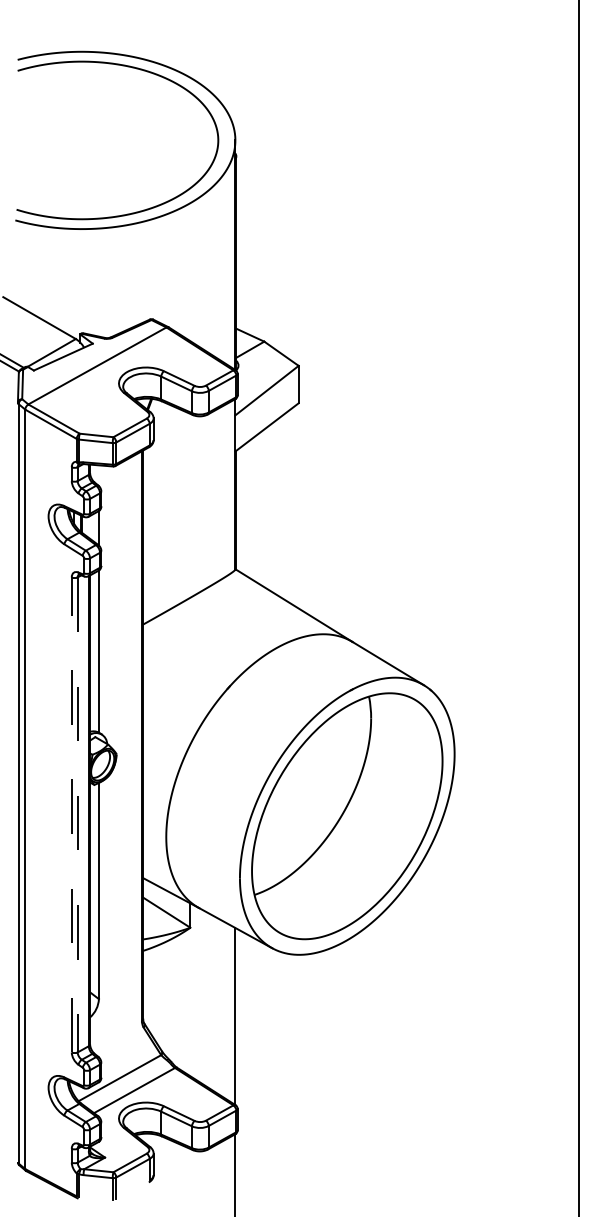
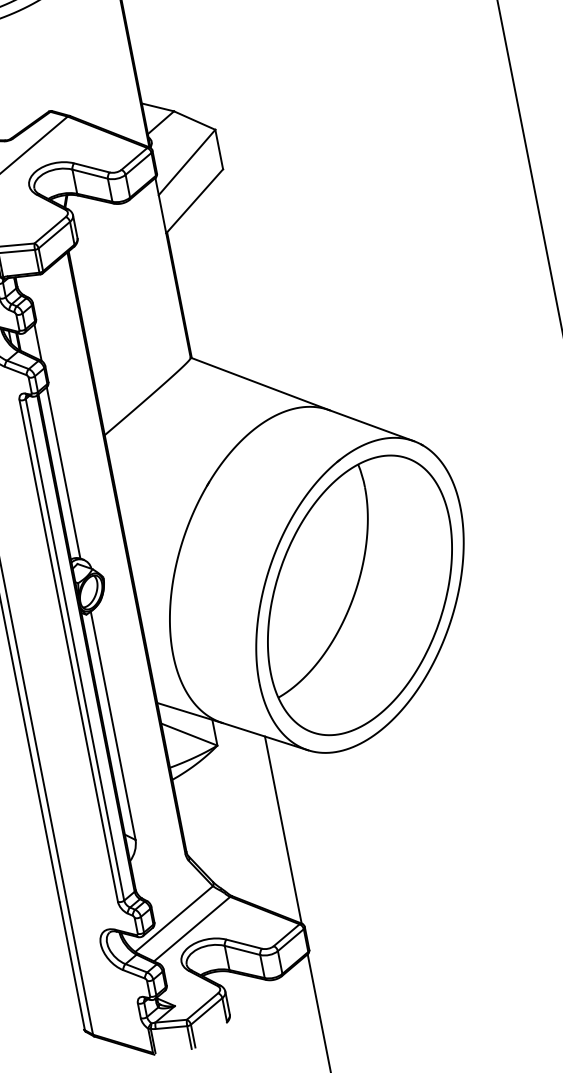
line: (71, 814) -> (68, 650), dashed -> solid
line: (77, 814) -> (74, 649), dashed -> solid

